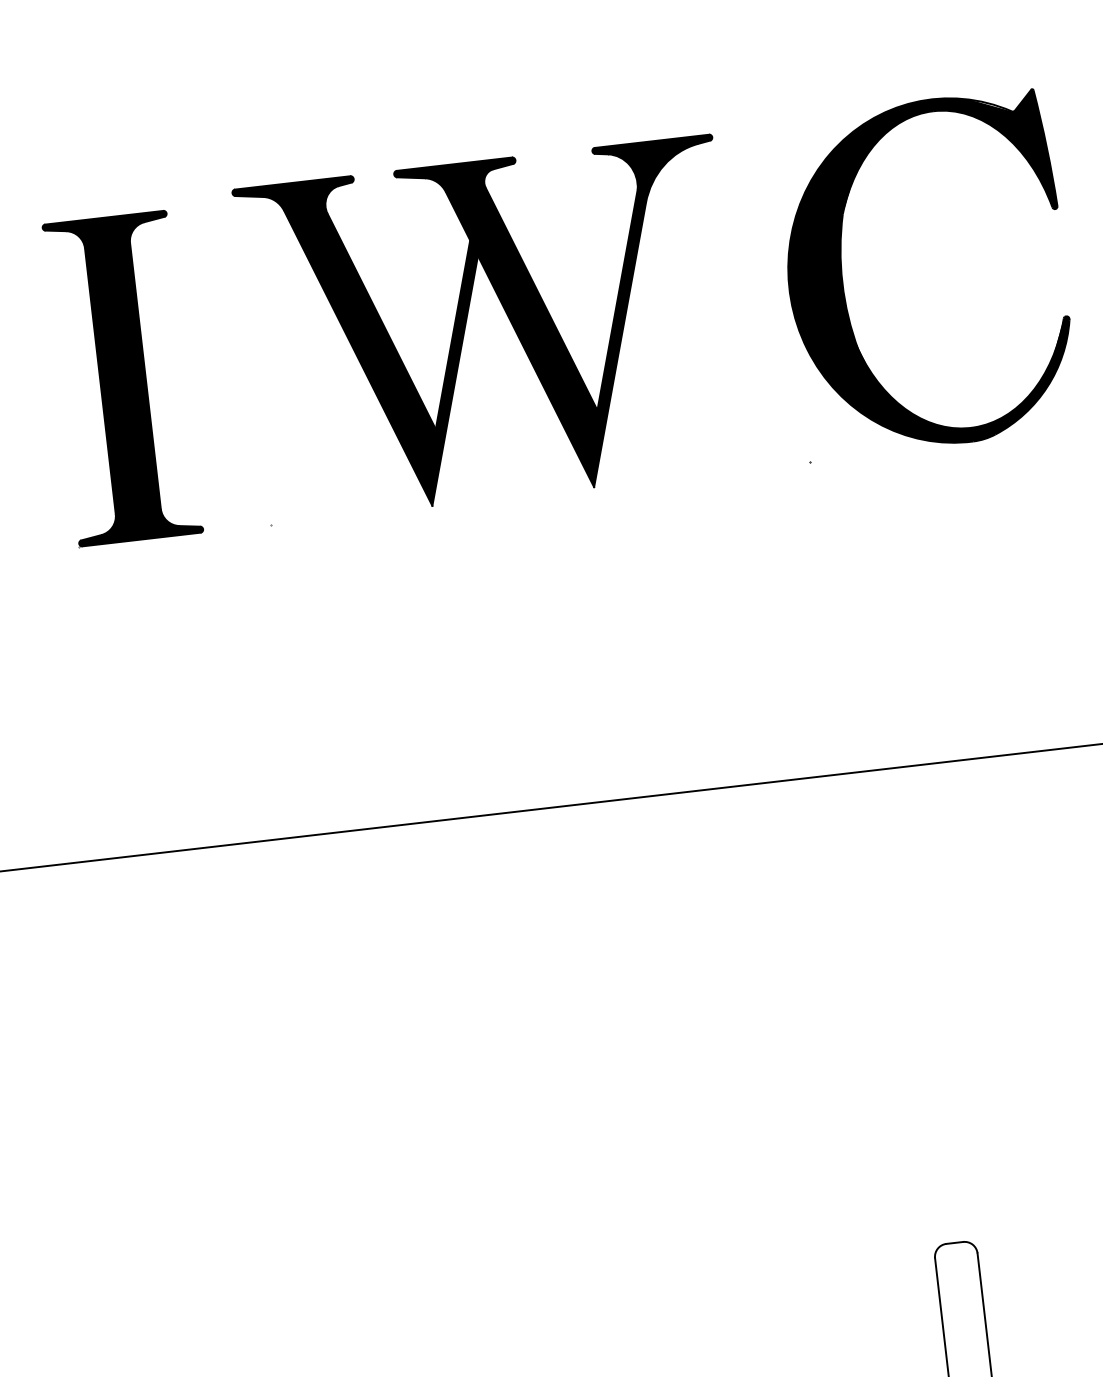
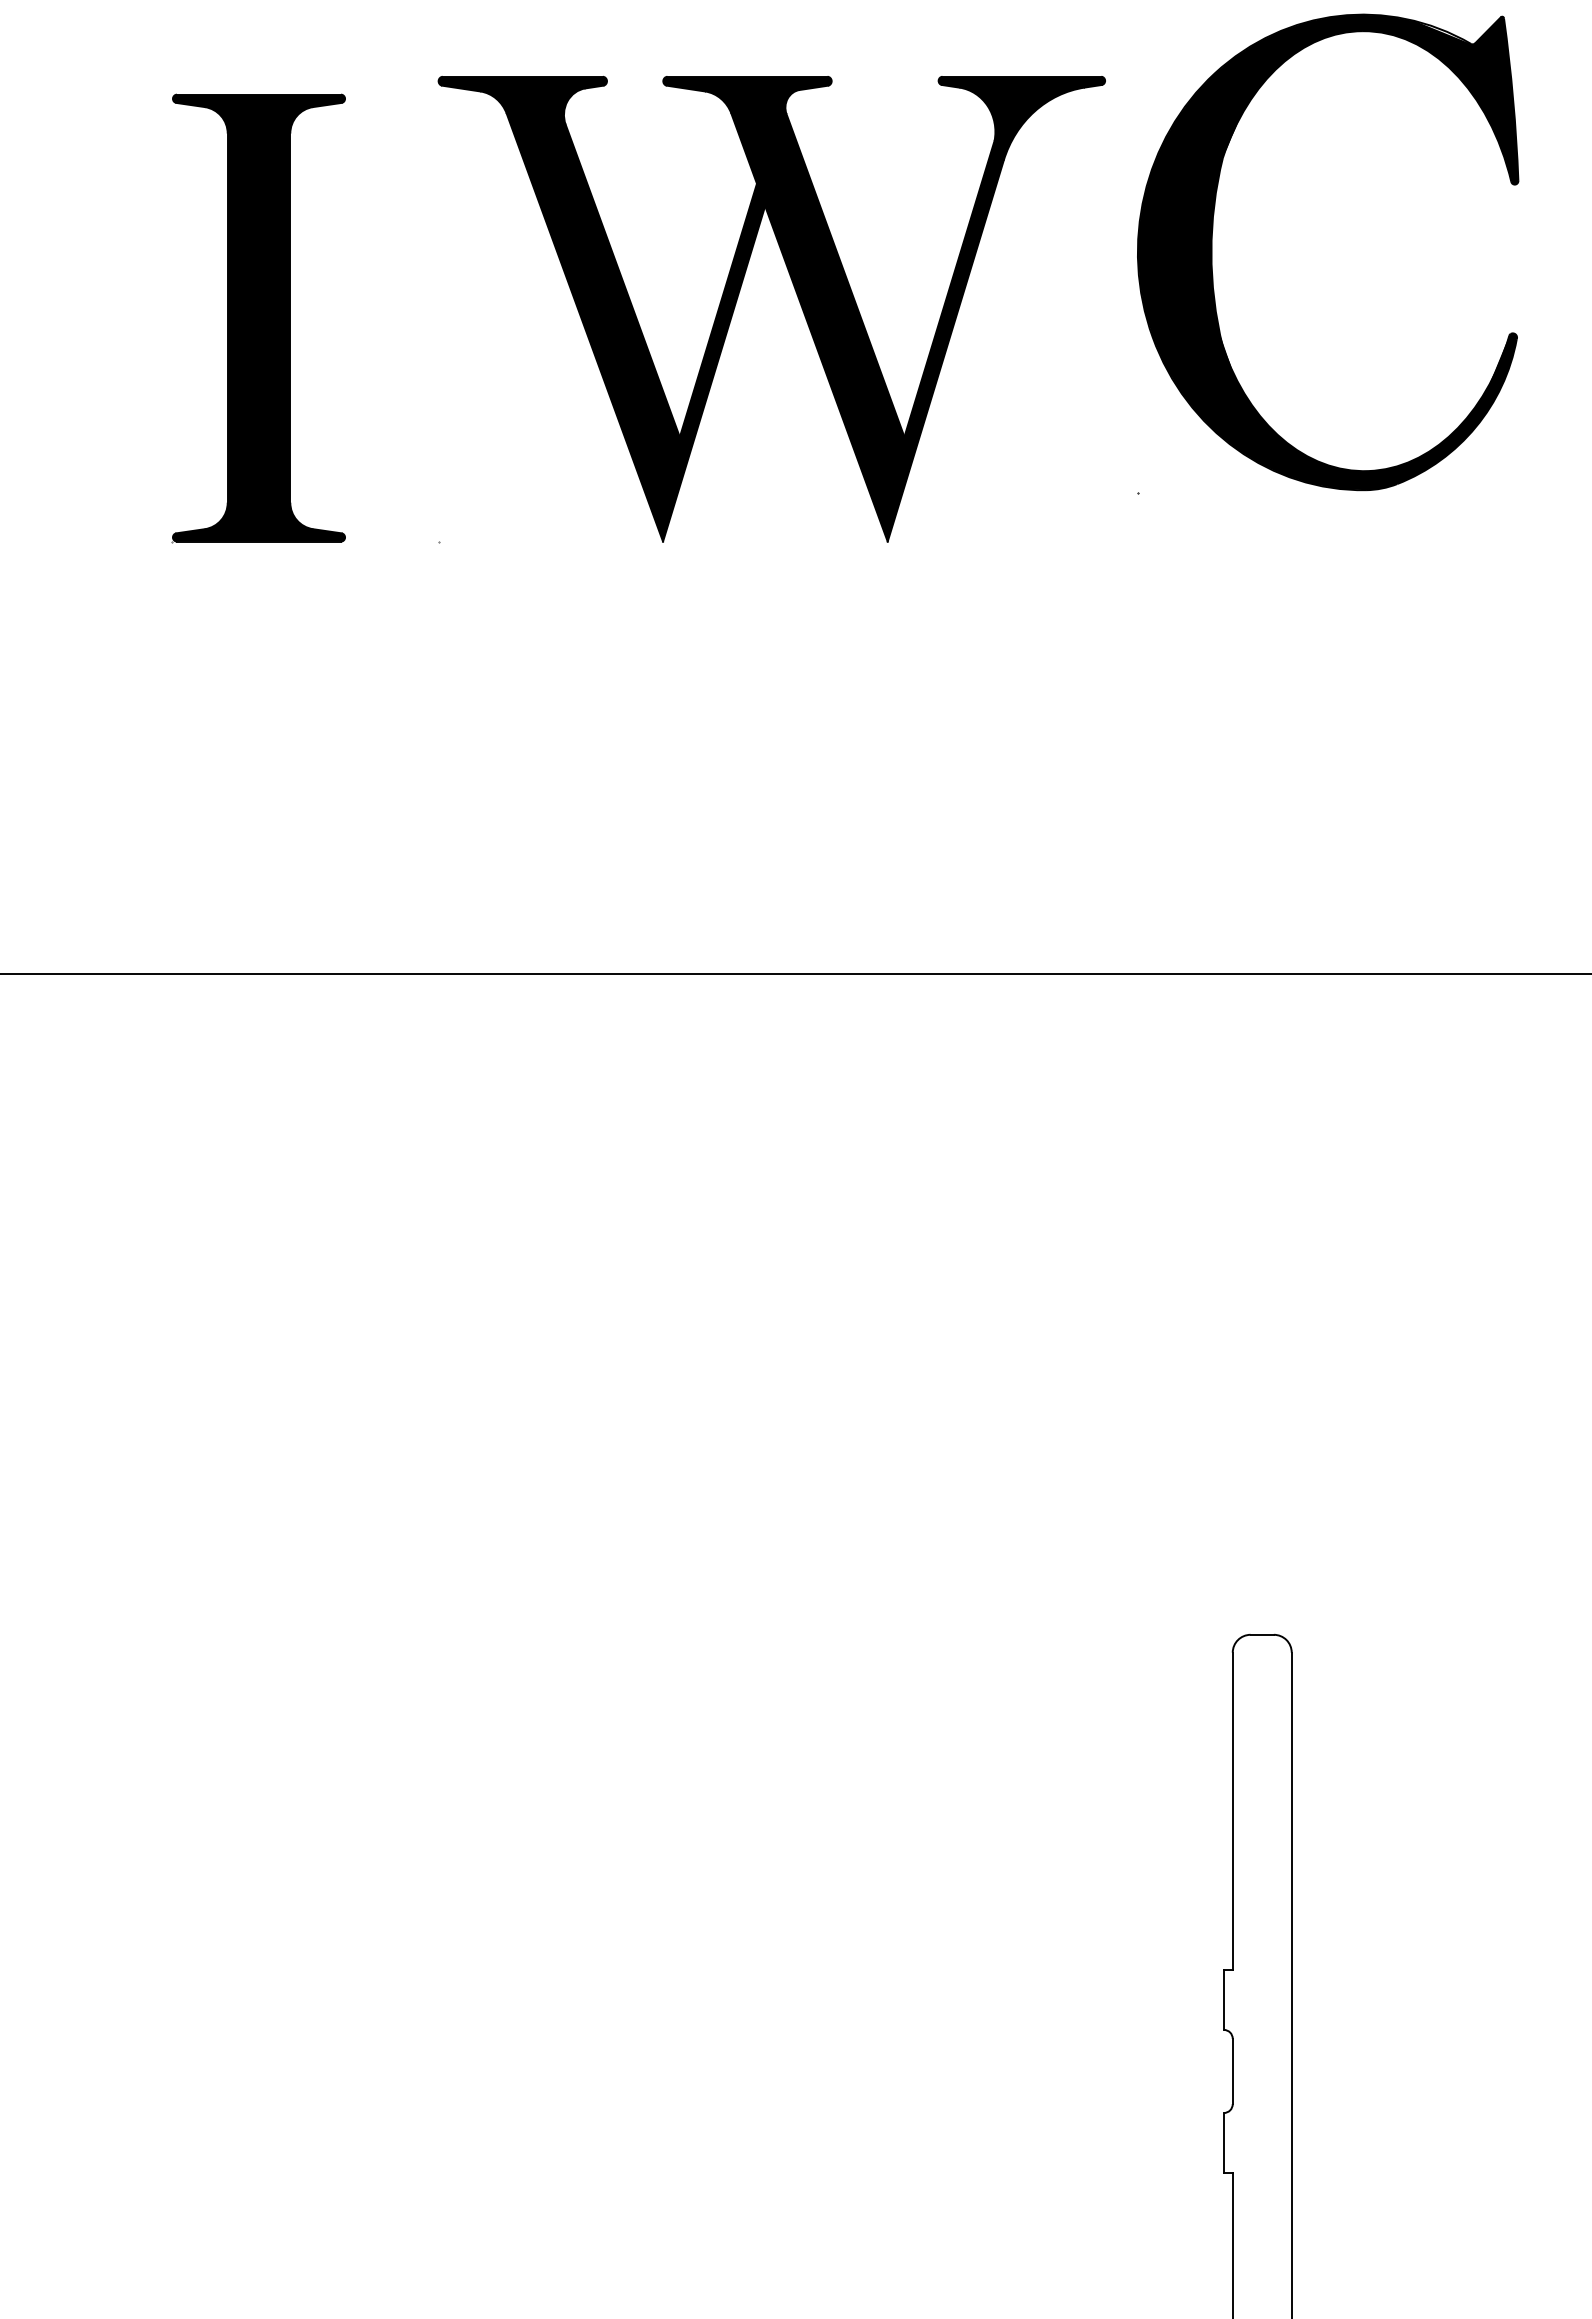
part: (843, 283) -> (1212, 253), moved

